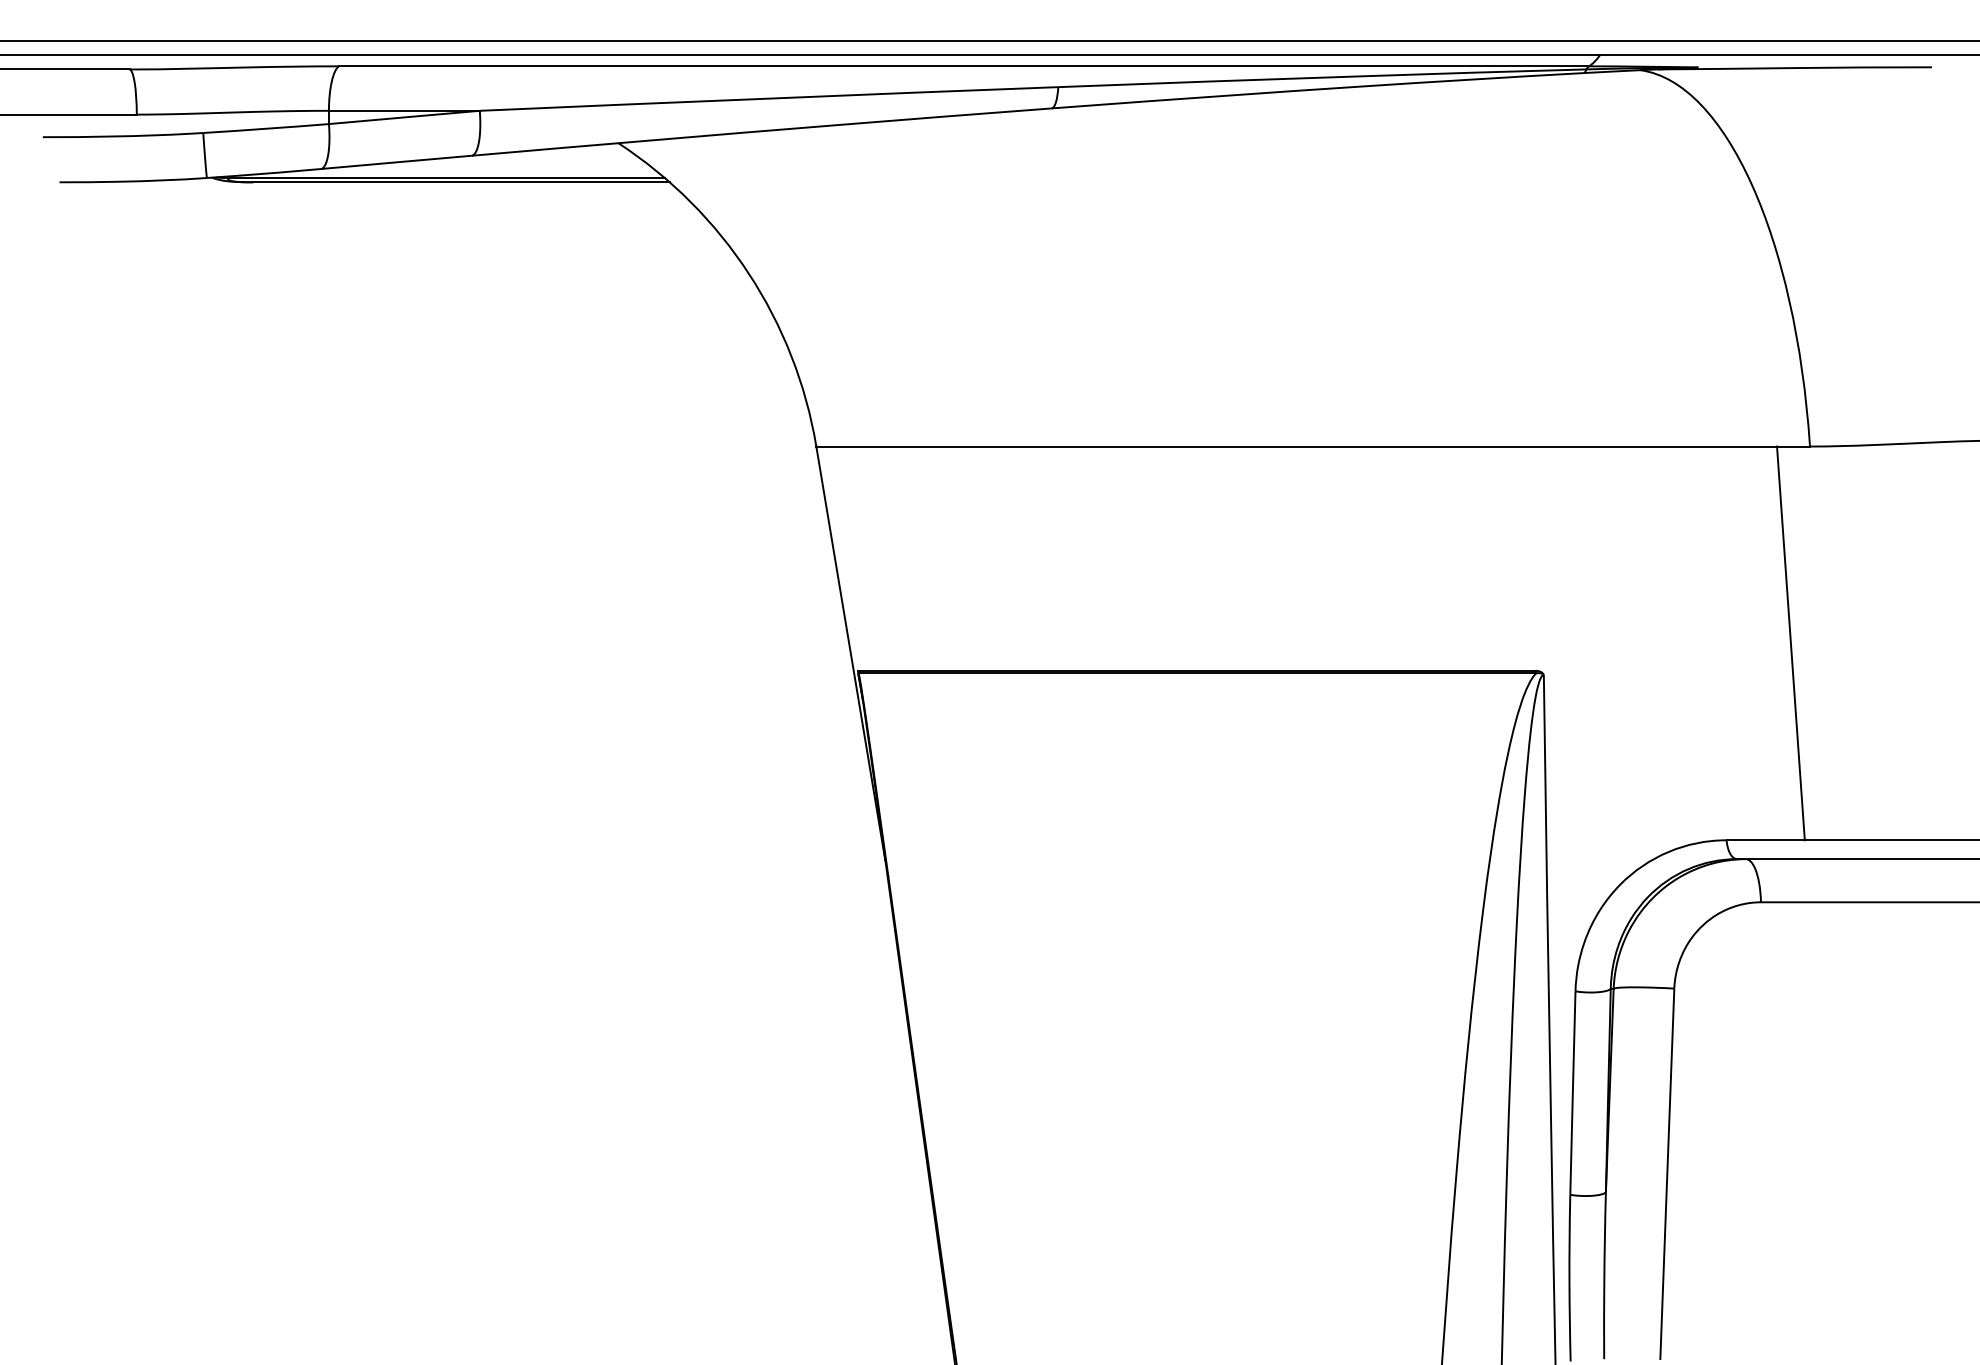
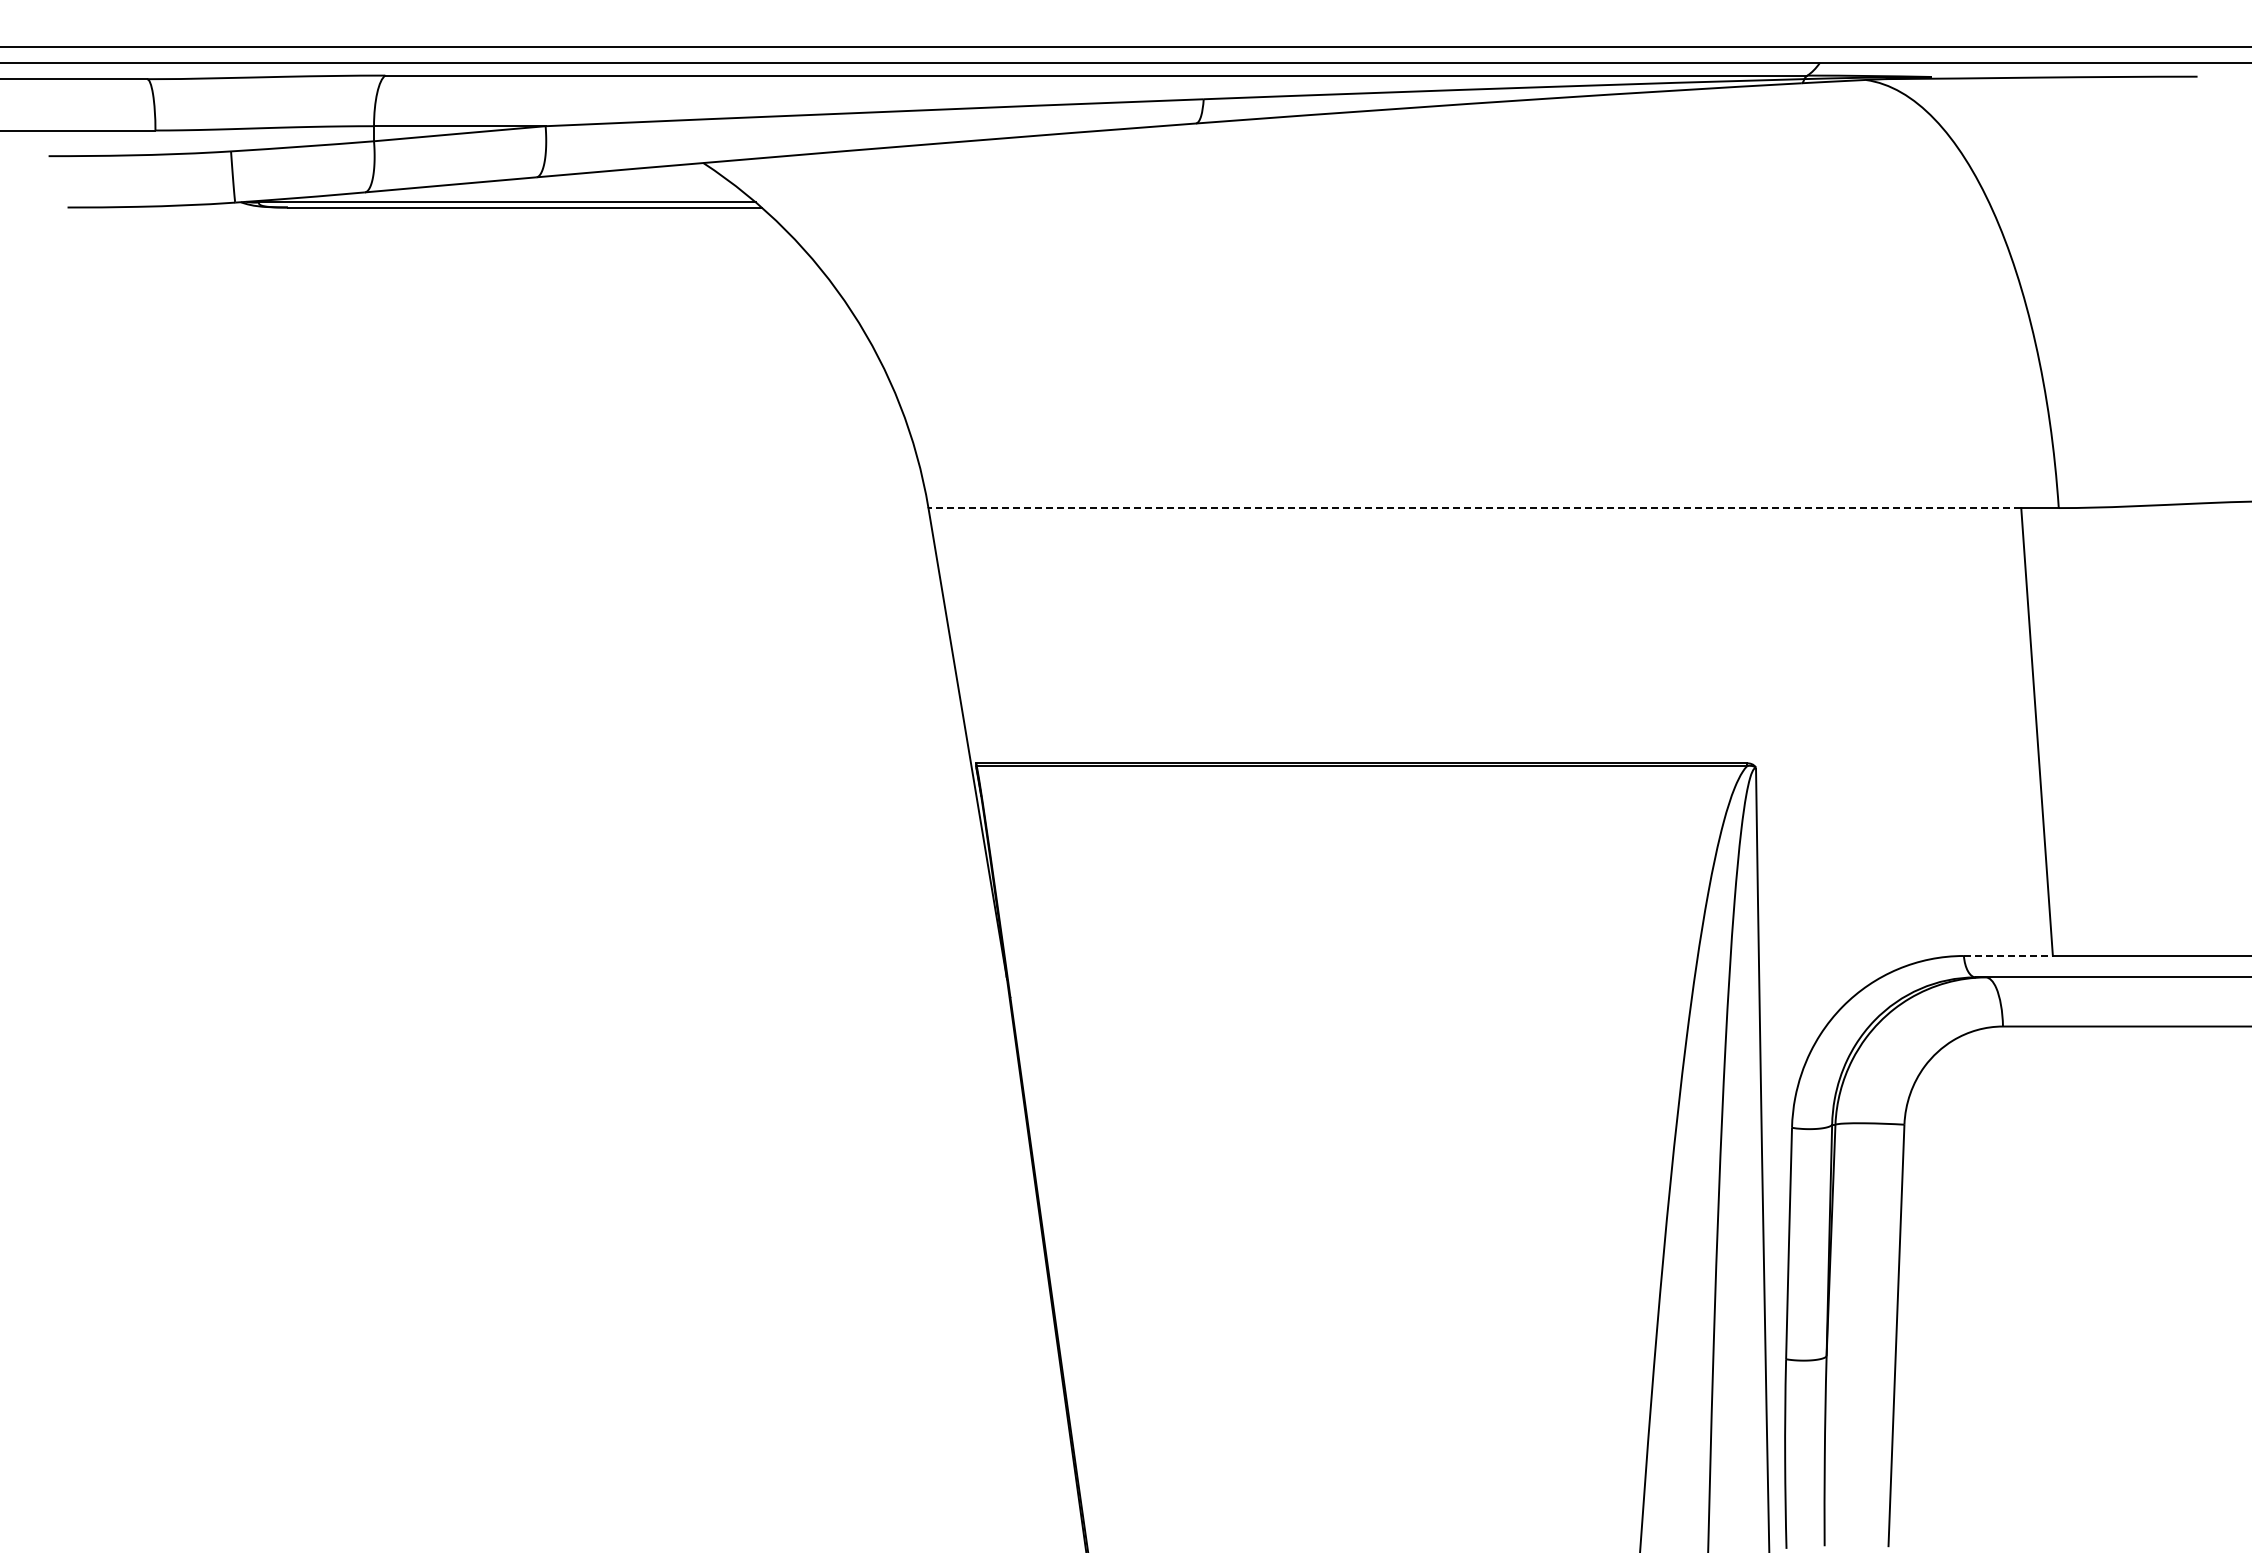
line: (1296, 446) -> (1474, 508), solid -> dashed
line: (1765, 839) -> (2008, 955), solid -> dashed

